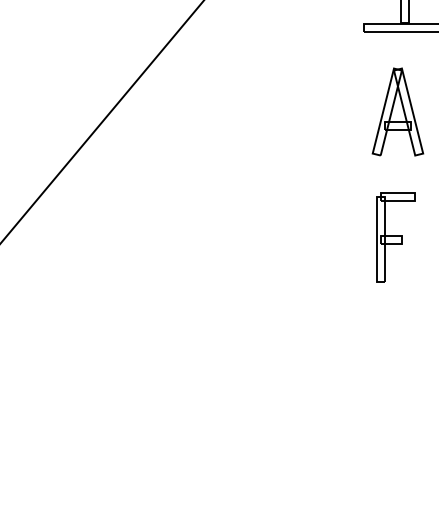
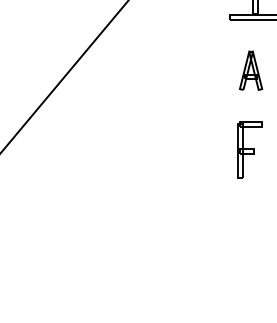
part: (396, 111) -> (250, 70), size x0.7

